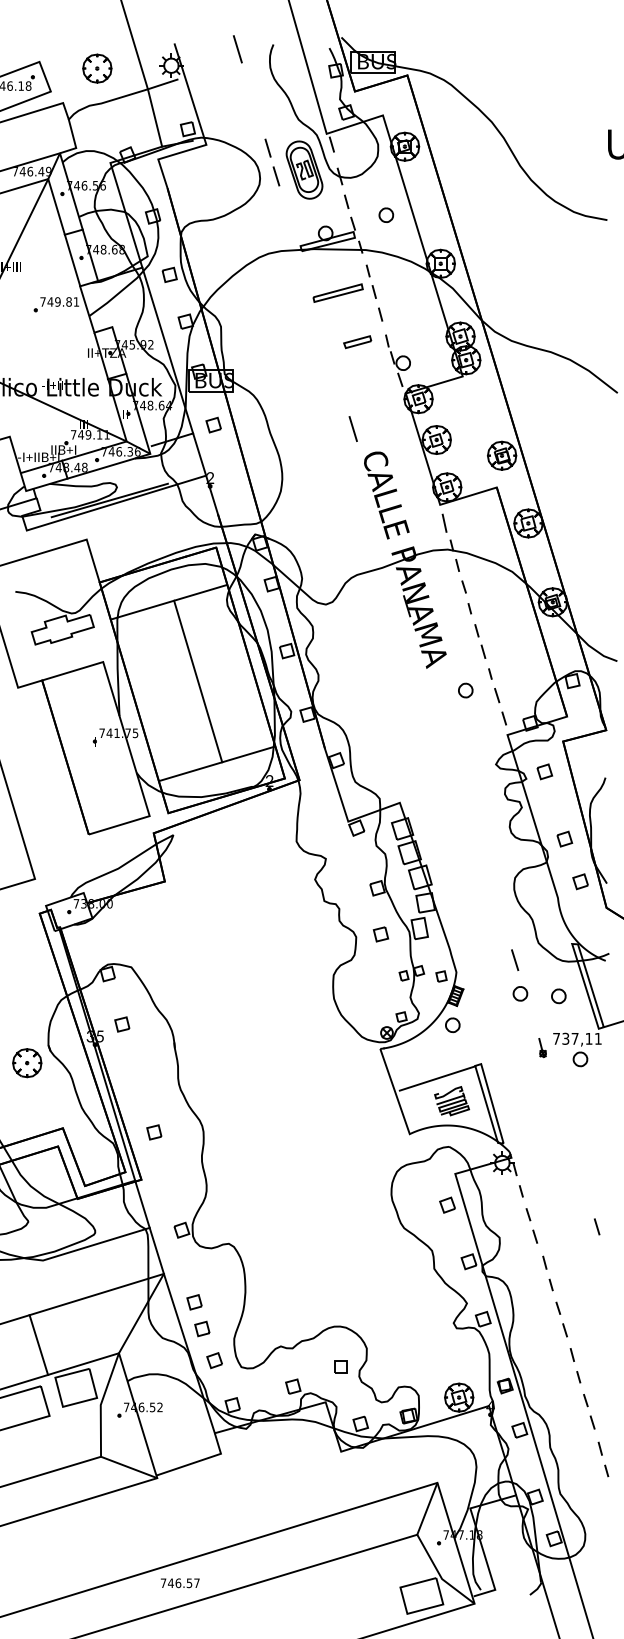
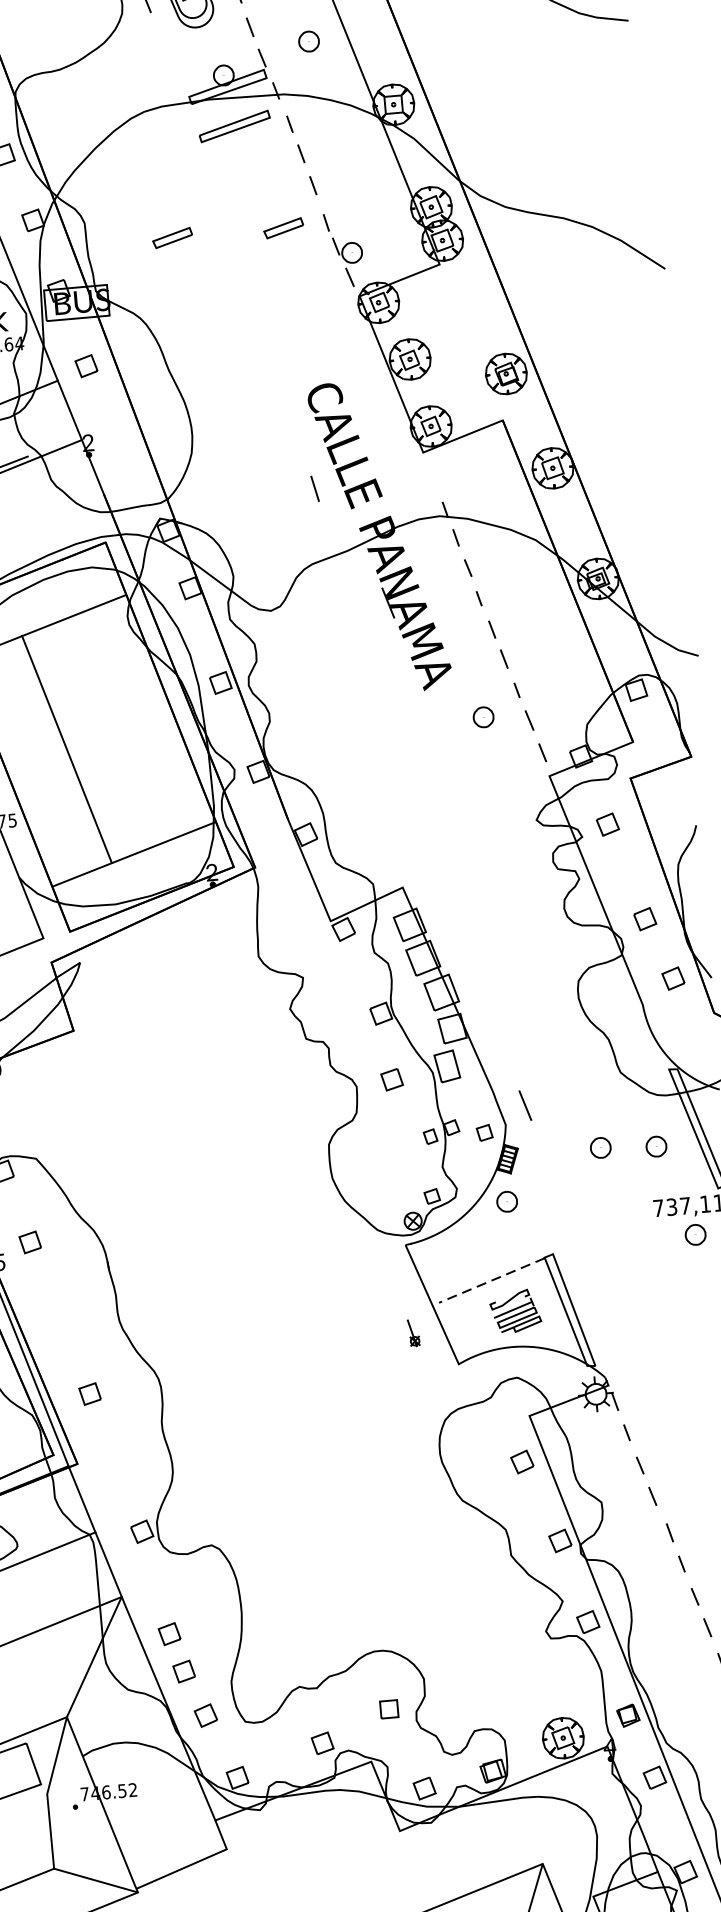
part: (337, 292) -> (233, 125), moved
part: (280, 342) -> (172, 238), added
line: (352, 428) -> (287, 353), removed
line: (444, 522) -> (314, 487), moved
line: (198, 681) -> (67, 749), moved
line: (515, 959) -> (525, 1104), moved
part: (542, 1048) -> (413, 1333), moved
line: (437, 1078) -> (491, 1280), solid -> dashed

